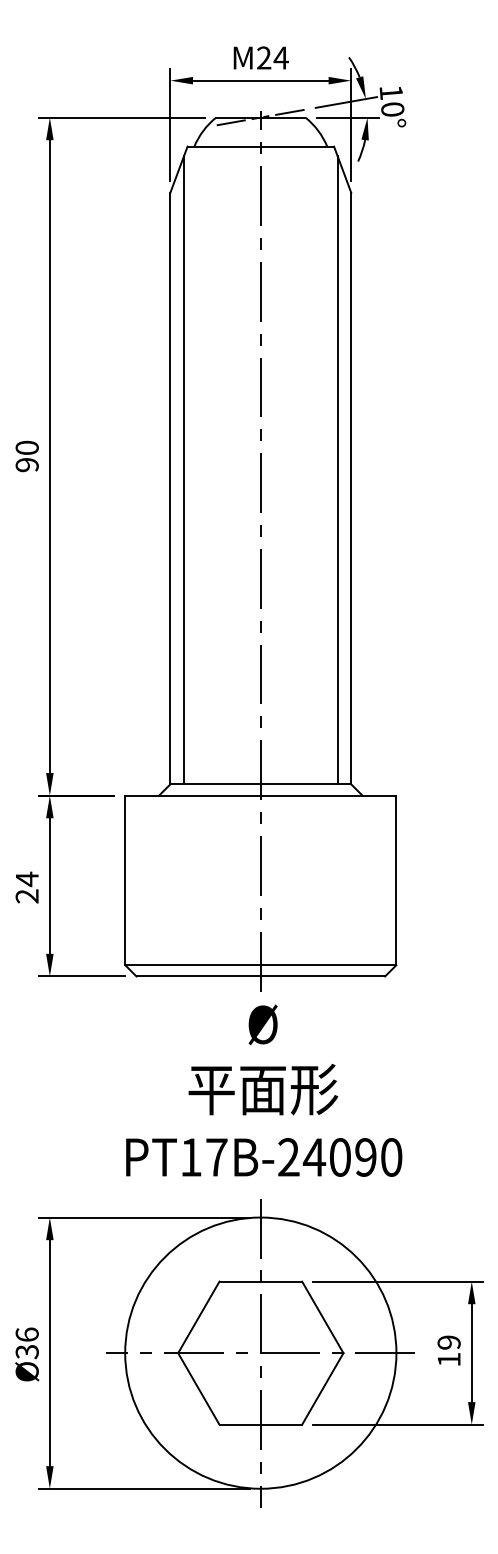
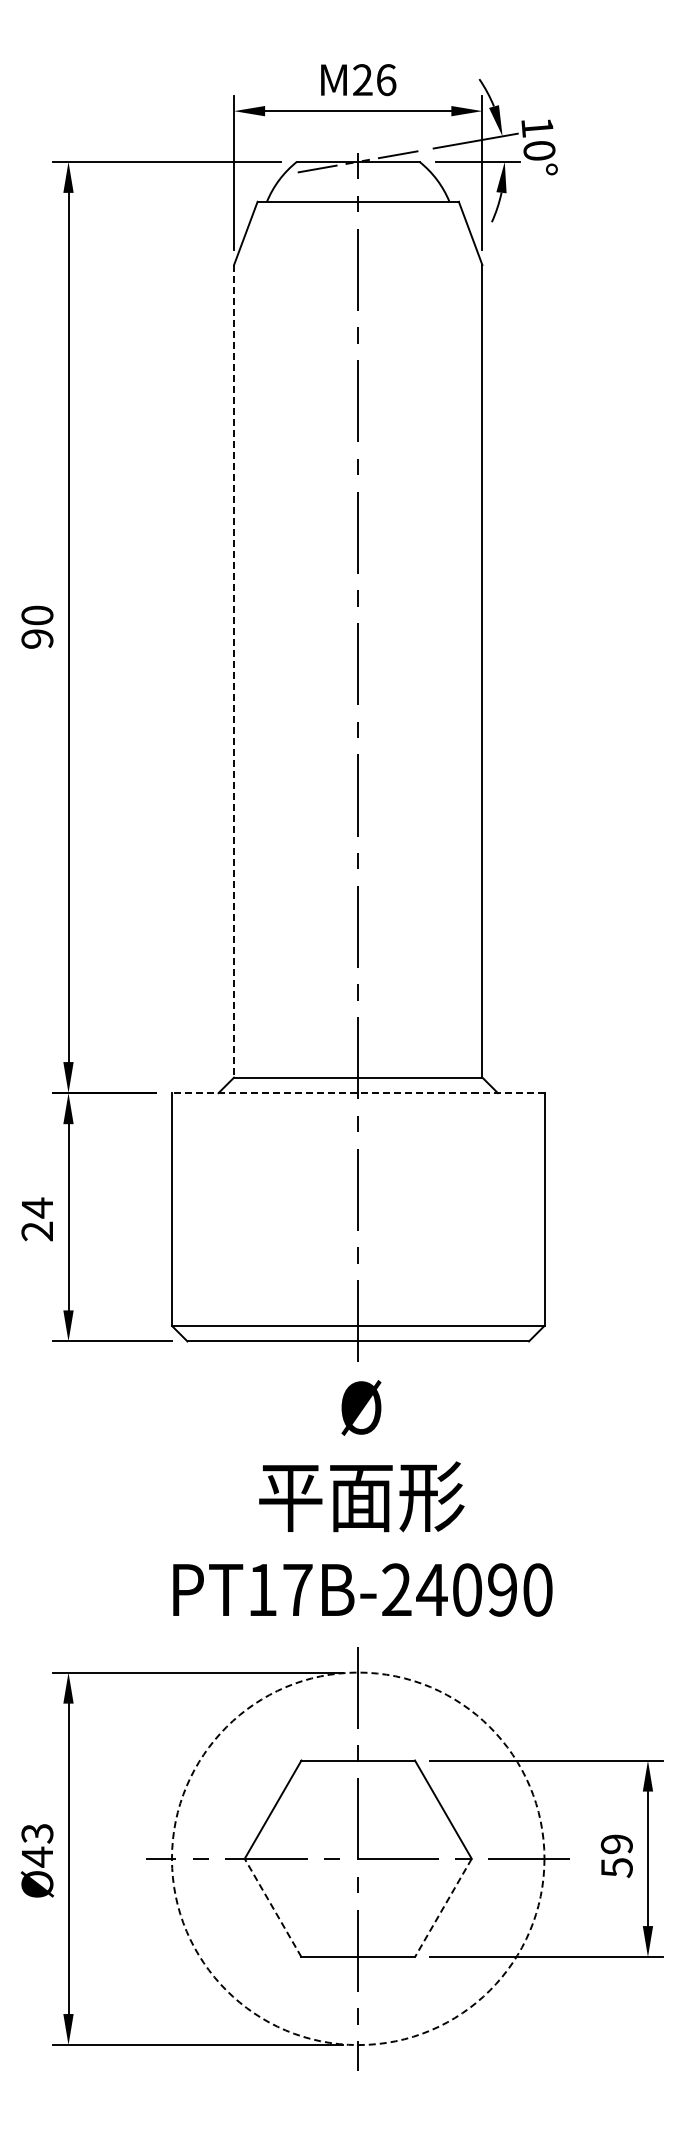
text: (280, 58) -> (385, 80), 24 -> 26
line: (183, 469) -> (252, 645), removed
line: (337, 469) -> (463, 645), removed
line: (170, 488) -> (234, 671), solid -> dashed
line: (260, 795) -> (357, 1093), solid -> dashed
text: (27, 1343) -> (37, 1845), Ø36 -> Ø43
circle: (260, 1352) -> (357, 1858), solid -> dashed
text: (448, 1360) -> (616, 1868), 19 -> 59
line: (199, 1388) -> (273, 1907), solid -> dashed
line: (322, 1388) -> (443, 1907), solid -> dashed

